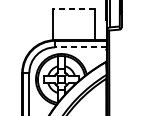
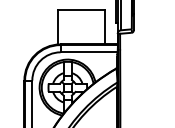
line: (74, 9) -> (81, 10), dashed -> solid
line: (81, 47) -> (89, 52), dashed -> solid

